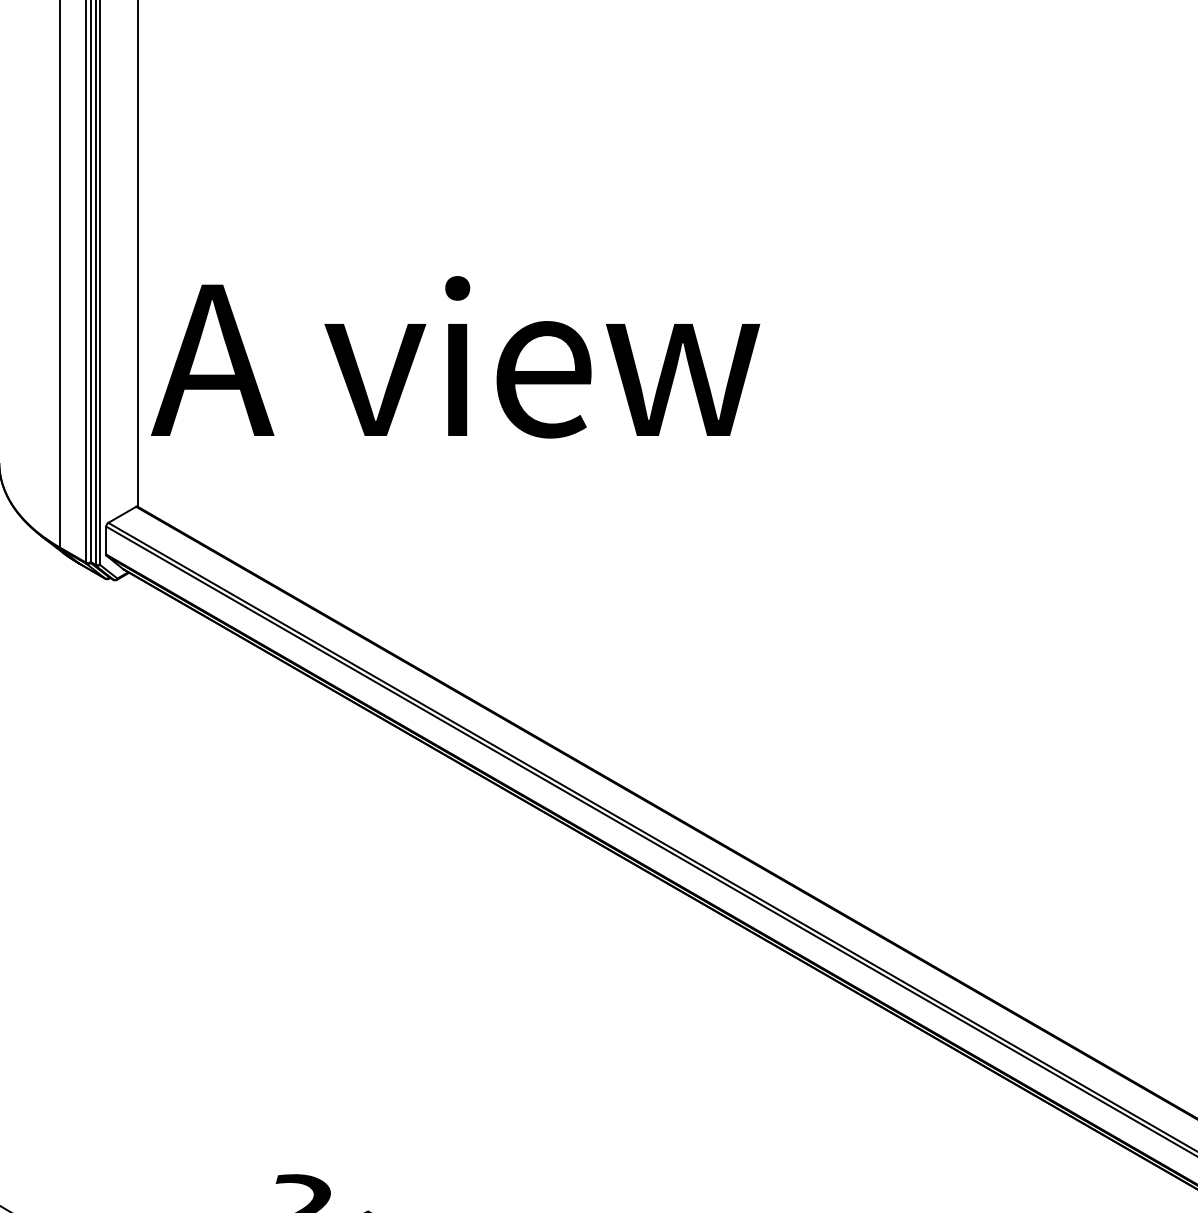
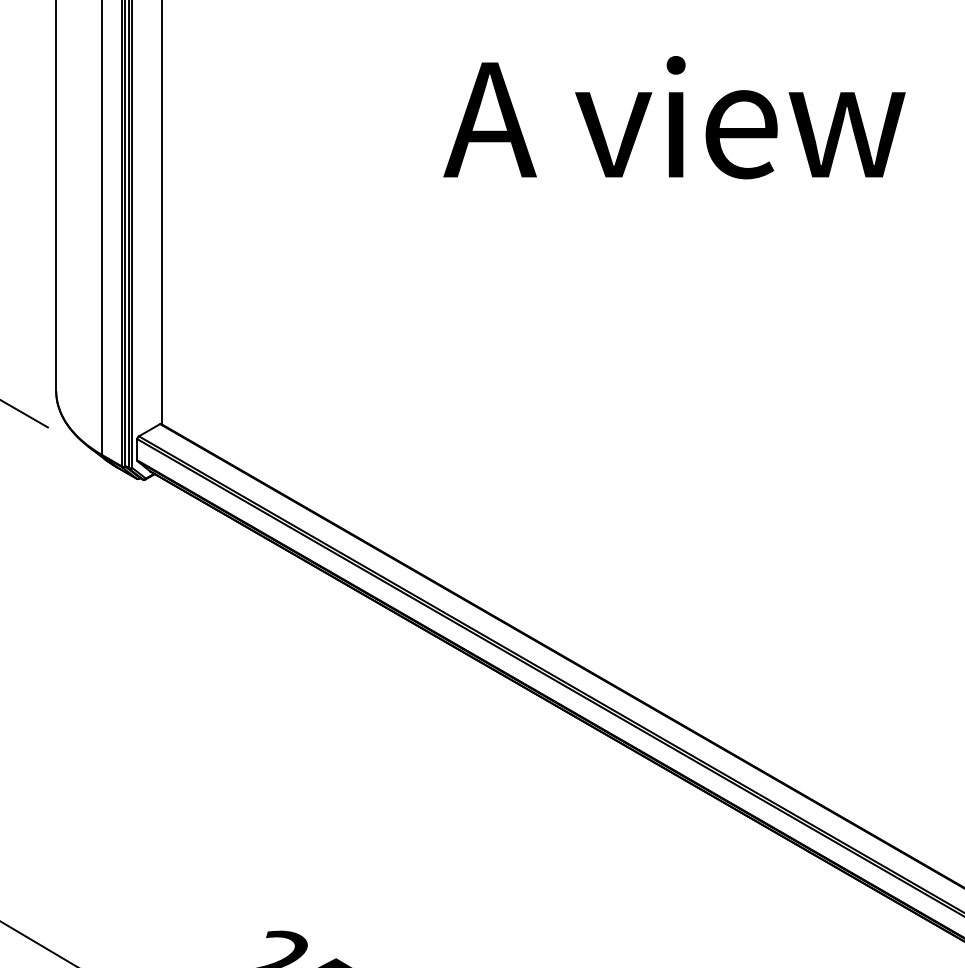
text: (455, 357) -> (674, 117), moved

